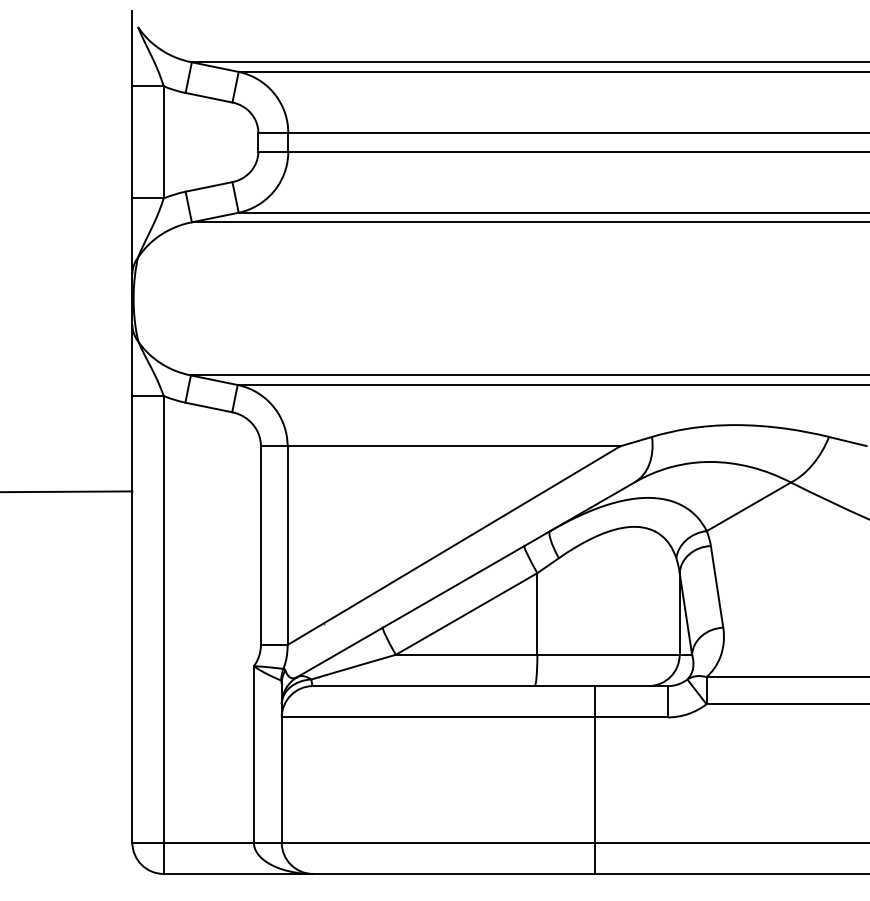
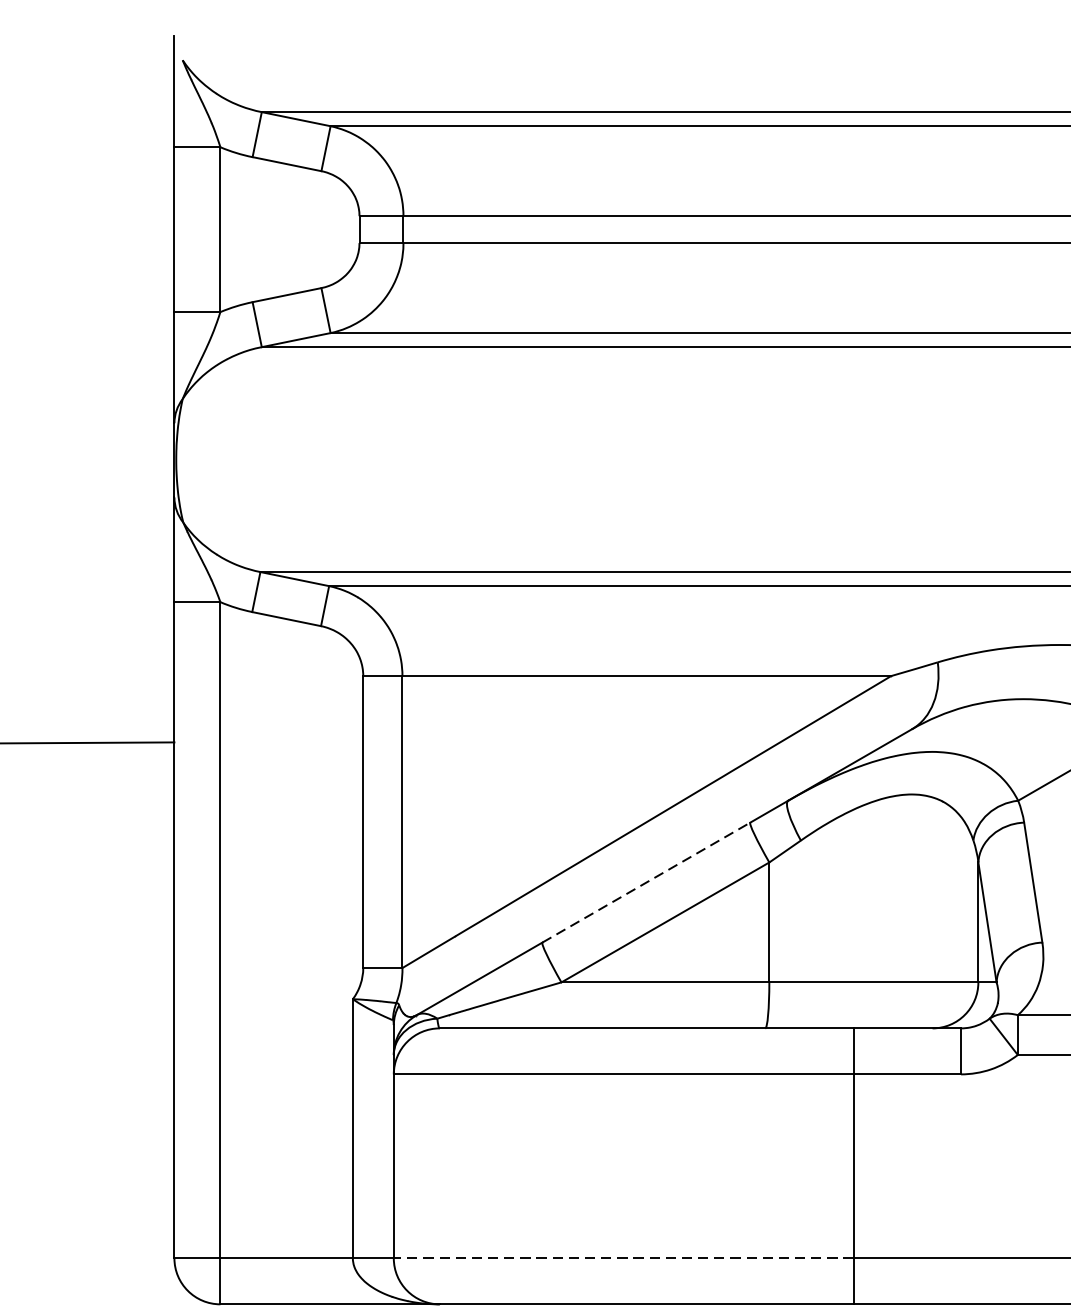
line: (453, 586) -> (646, 882), solid -> dashed
line: (438, 842) -> (624, 1258), solid -> dashed

